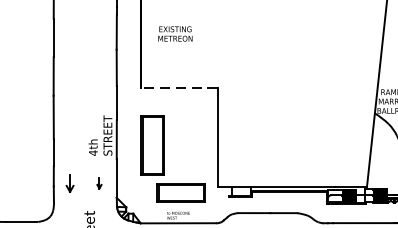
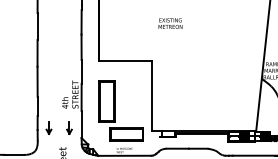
text: (175, 33) -> (170, 23), moved
line: (179, 88) -> (125, 61), dashed -> solid
part: (99, 182) -> (69, 127), size x1.67

